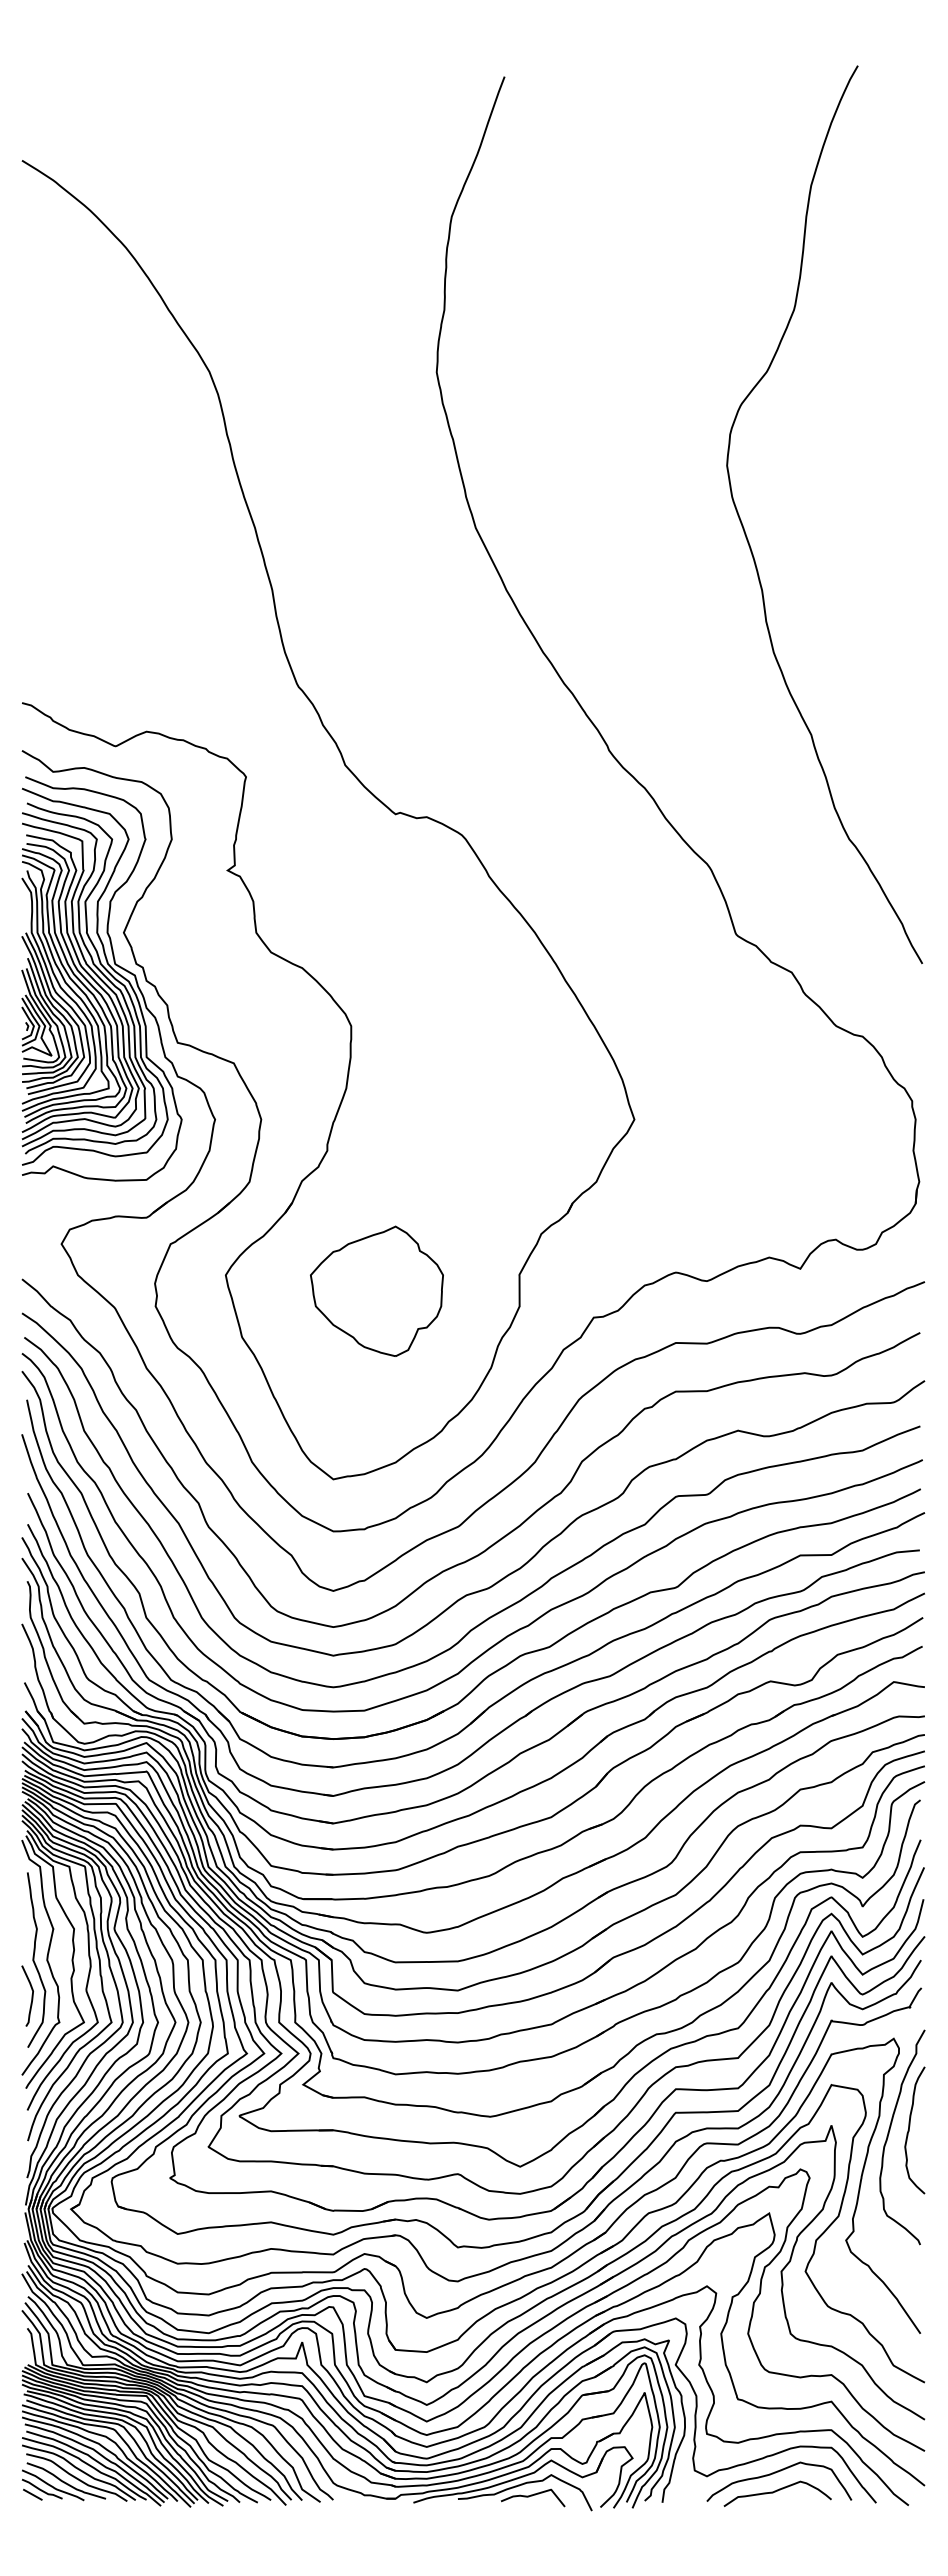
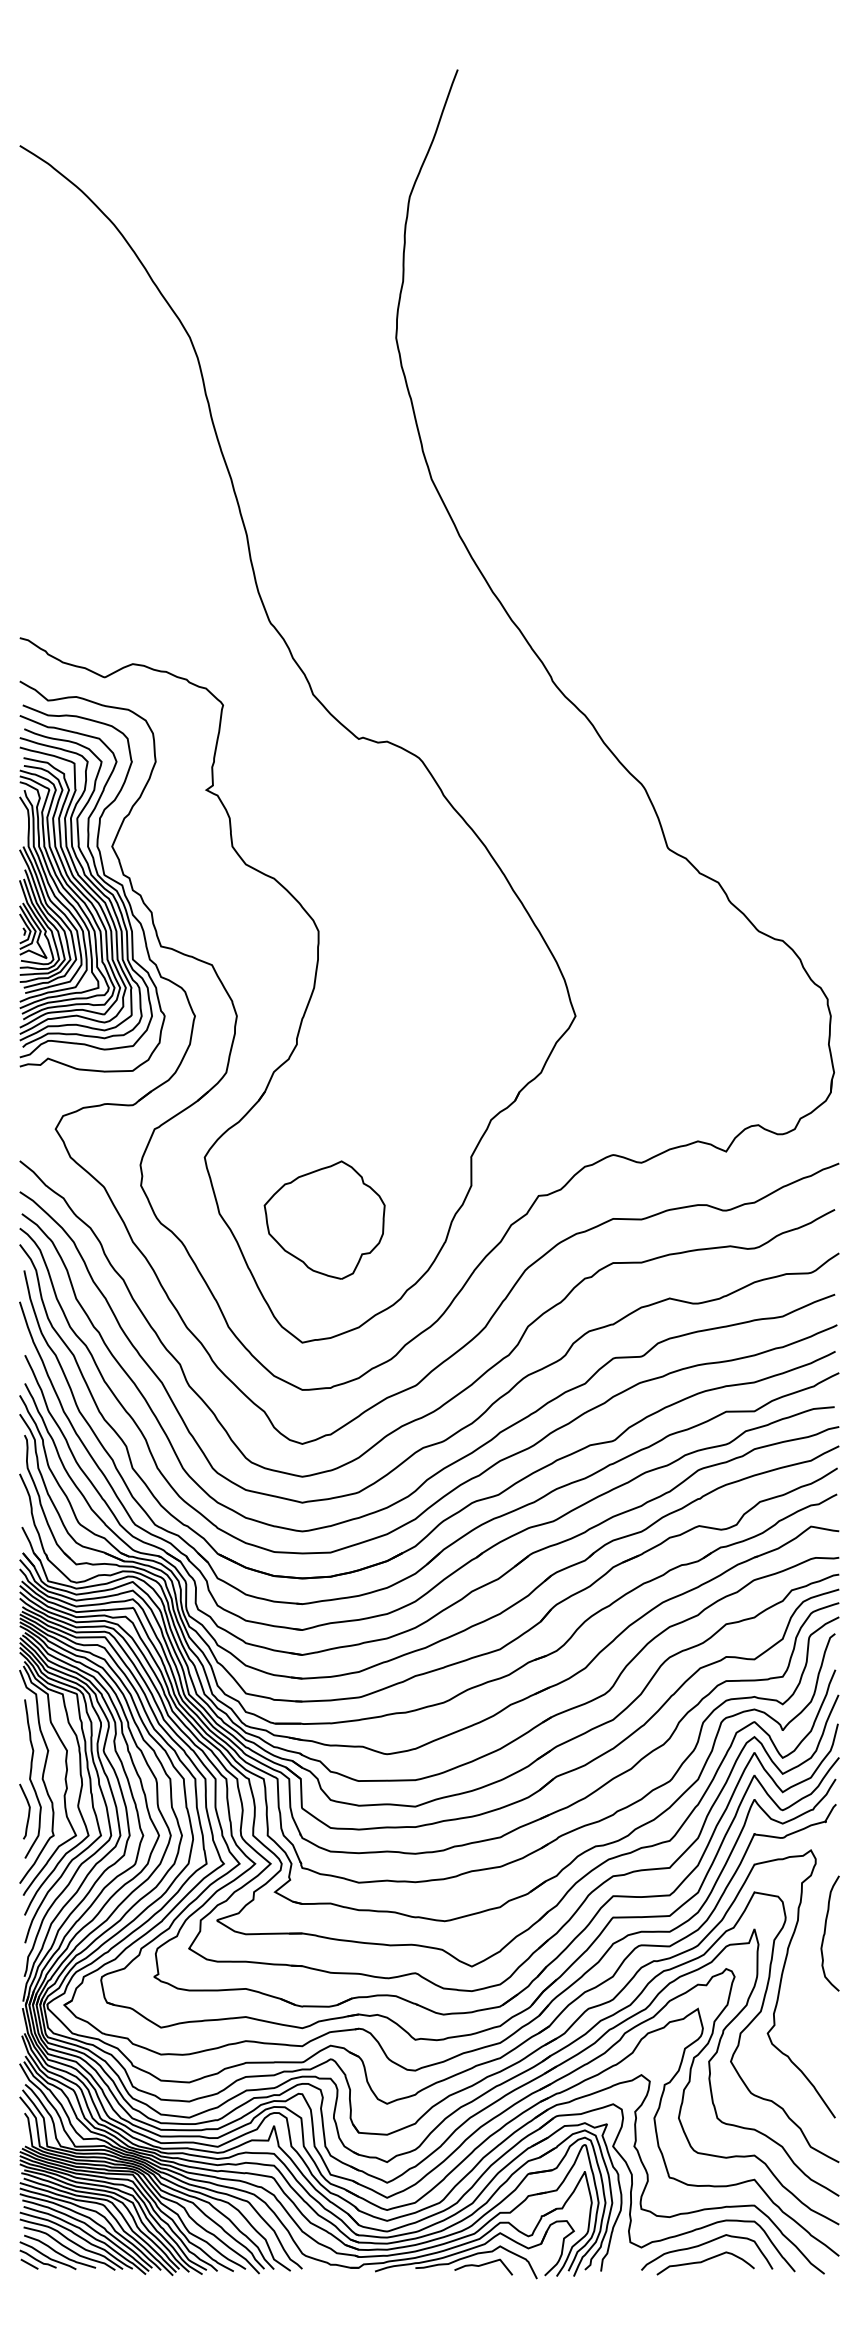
curve: (748, 539) -> (679, 489), removed
part: (376, 1290) -> (324, 1219), moved
curve: (889, 2134) -> (807, 1937), removed

